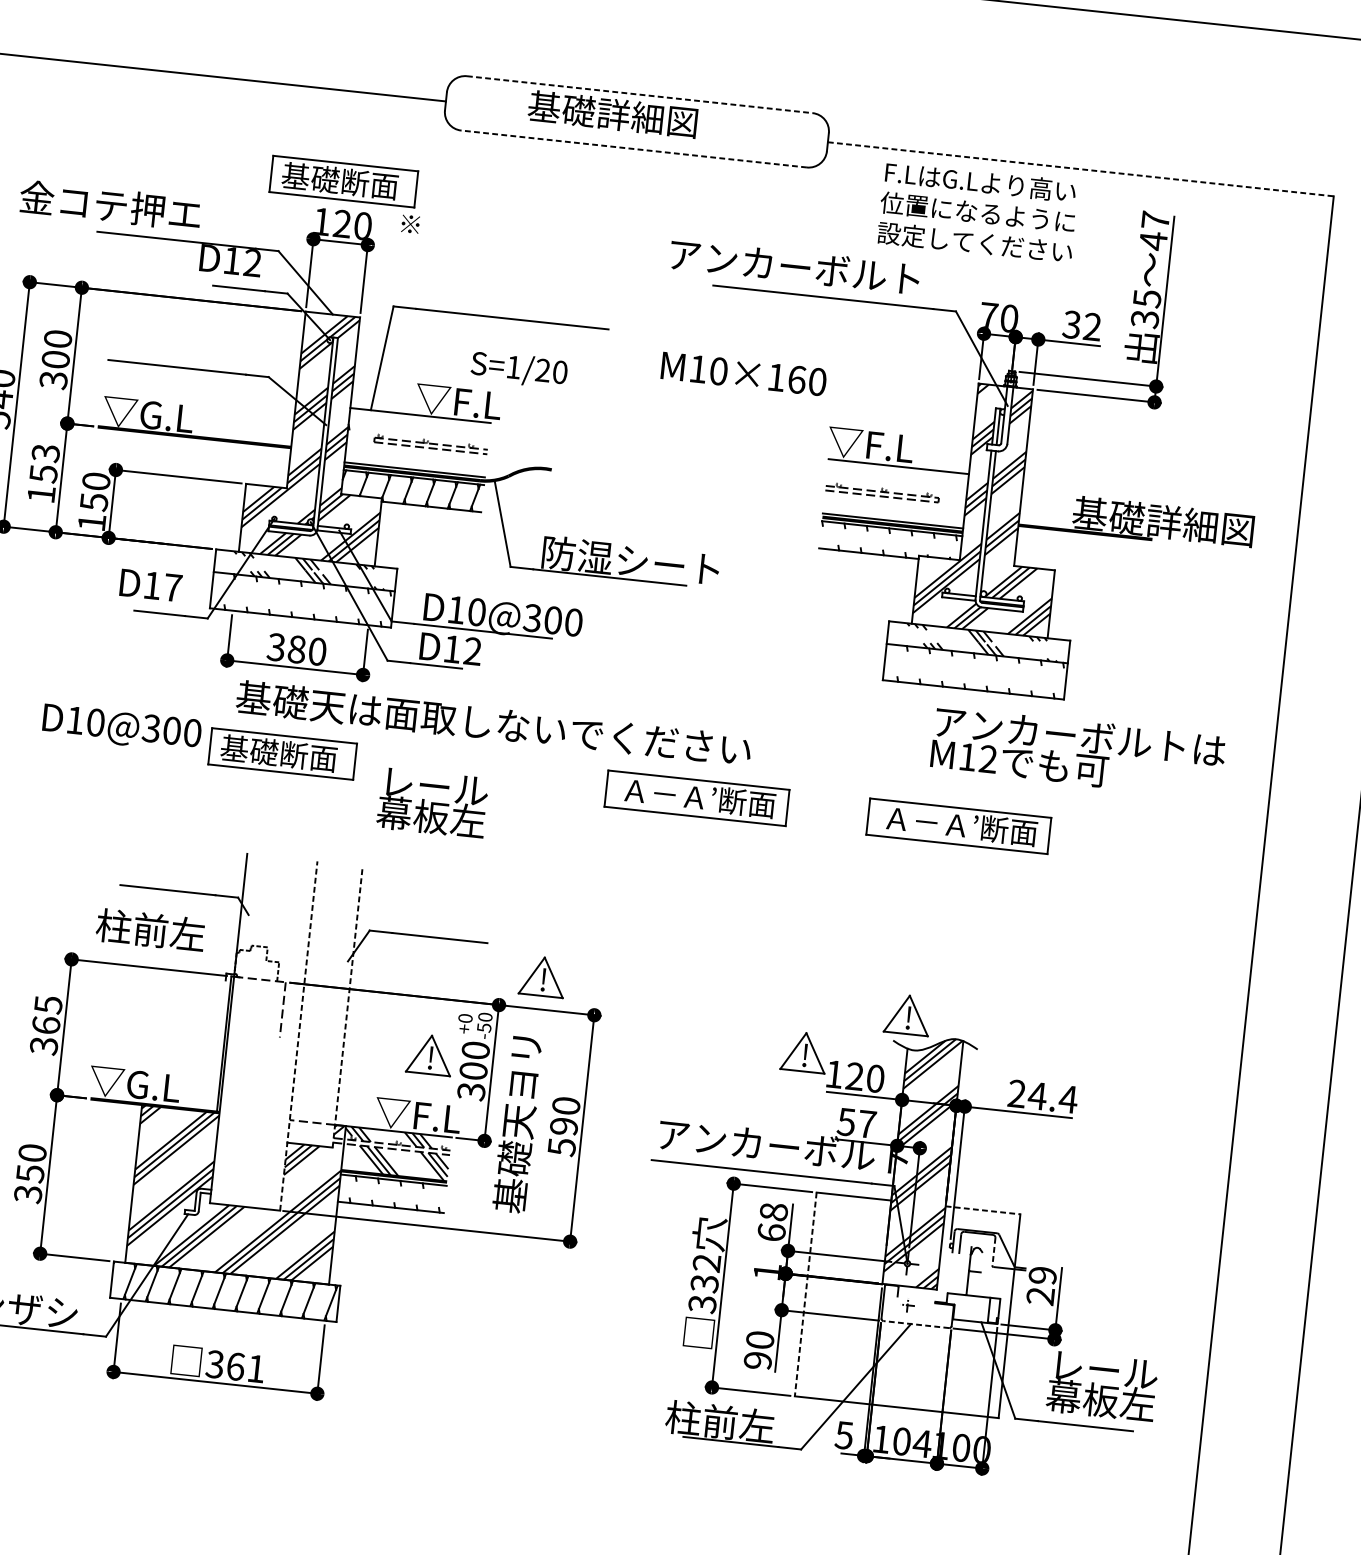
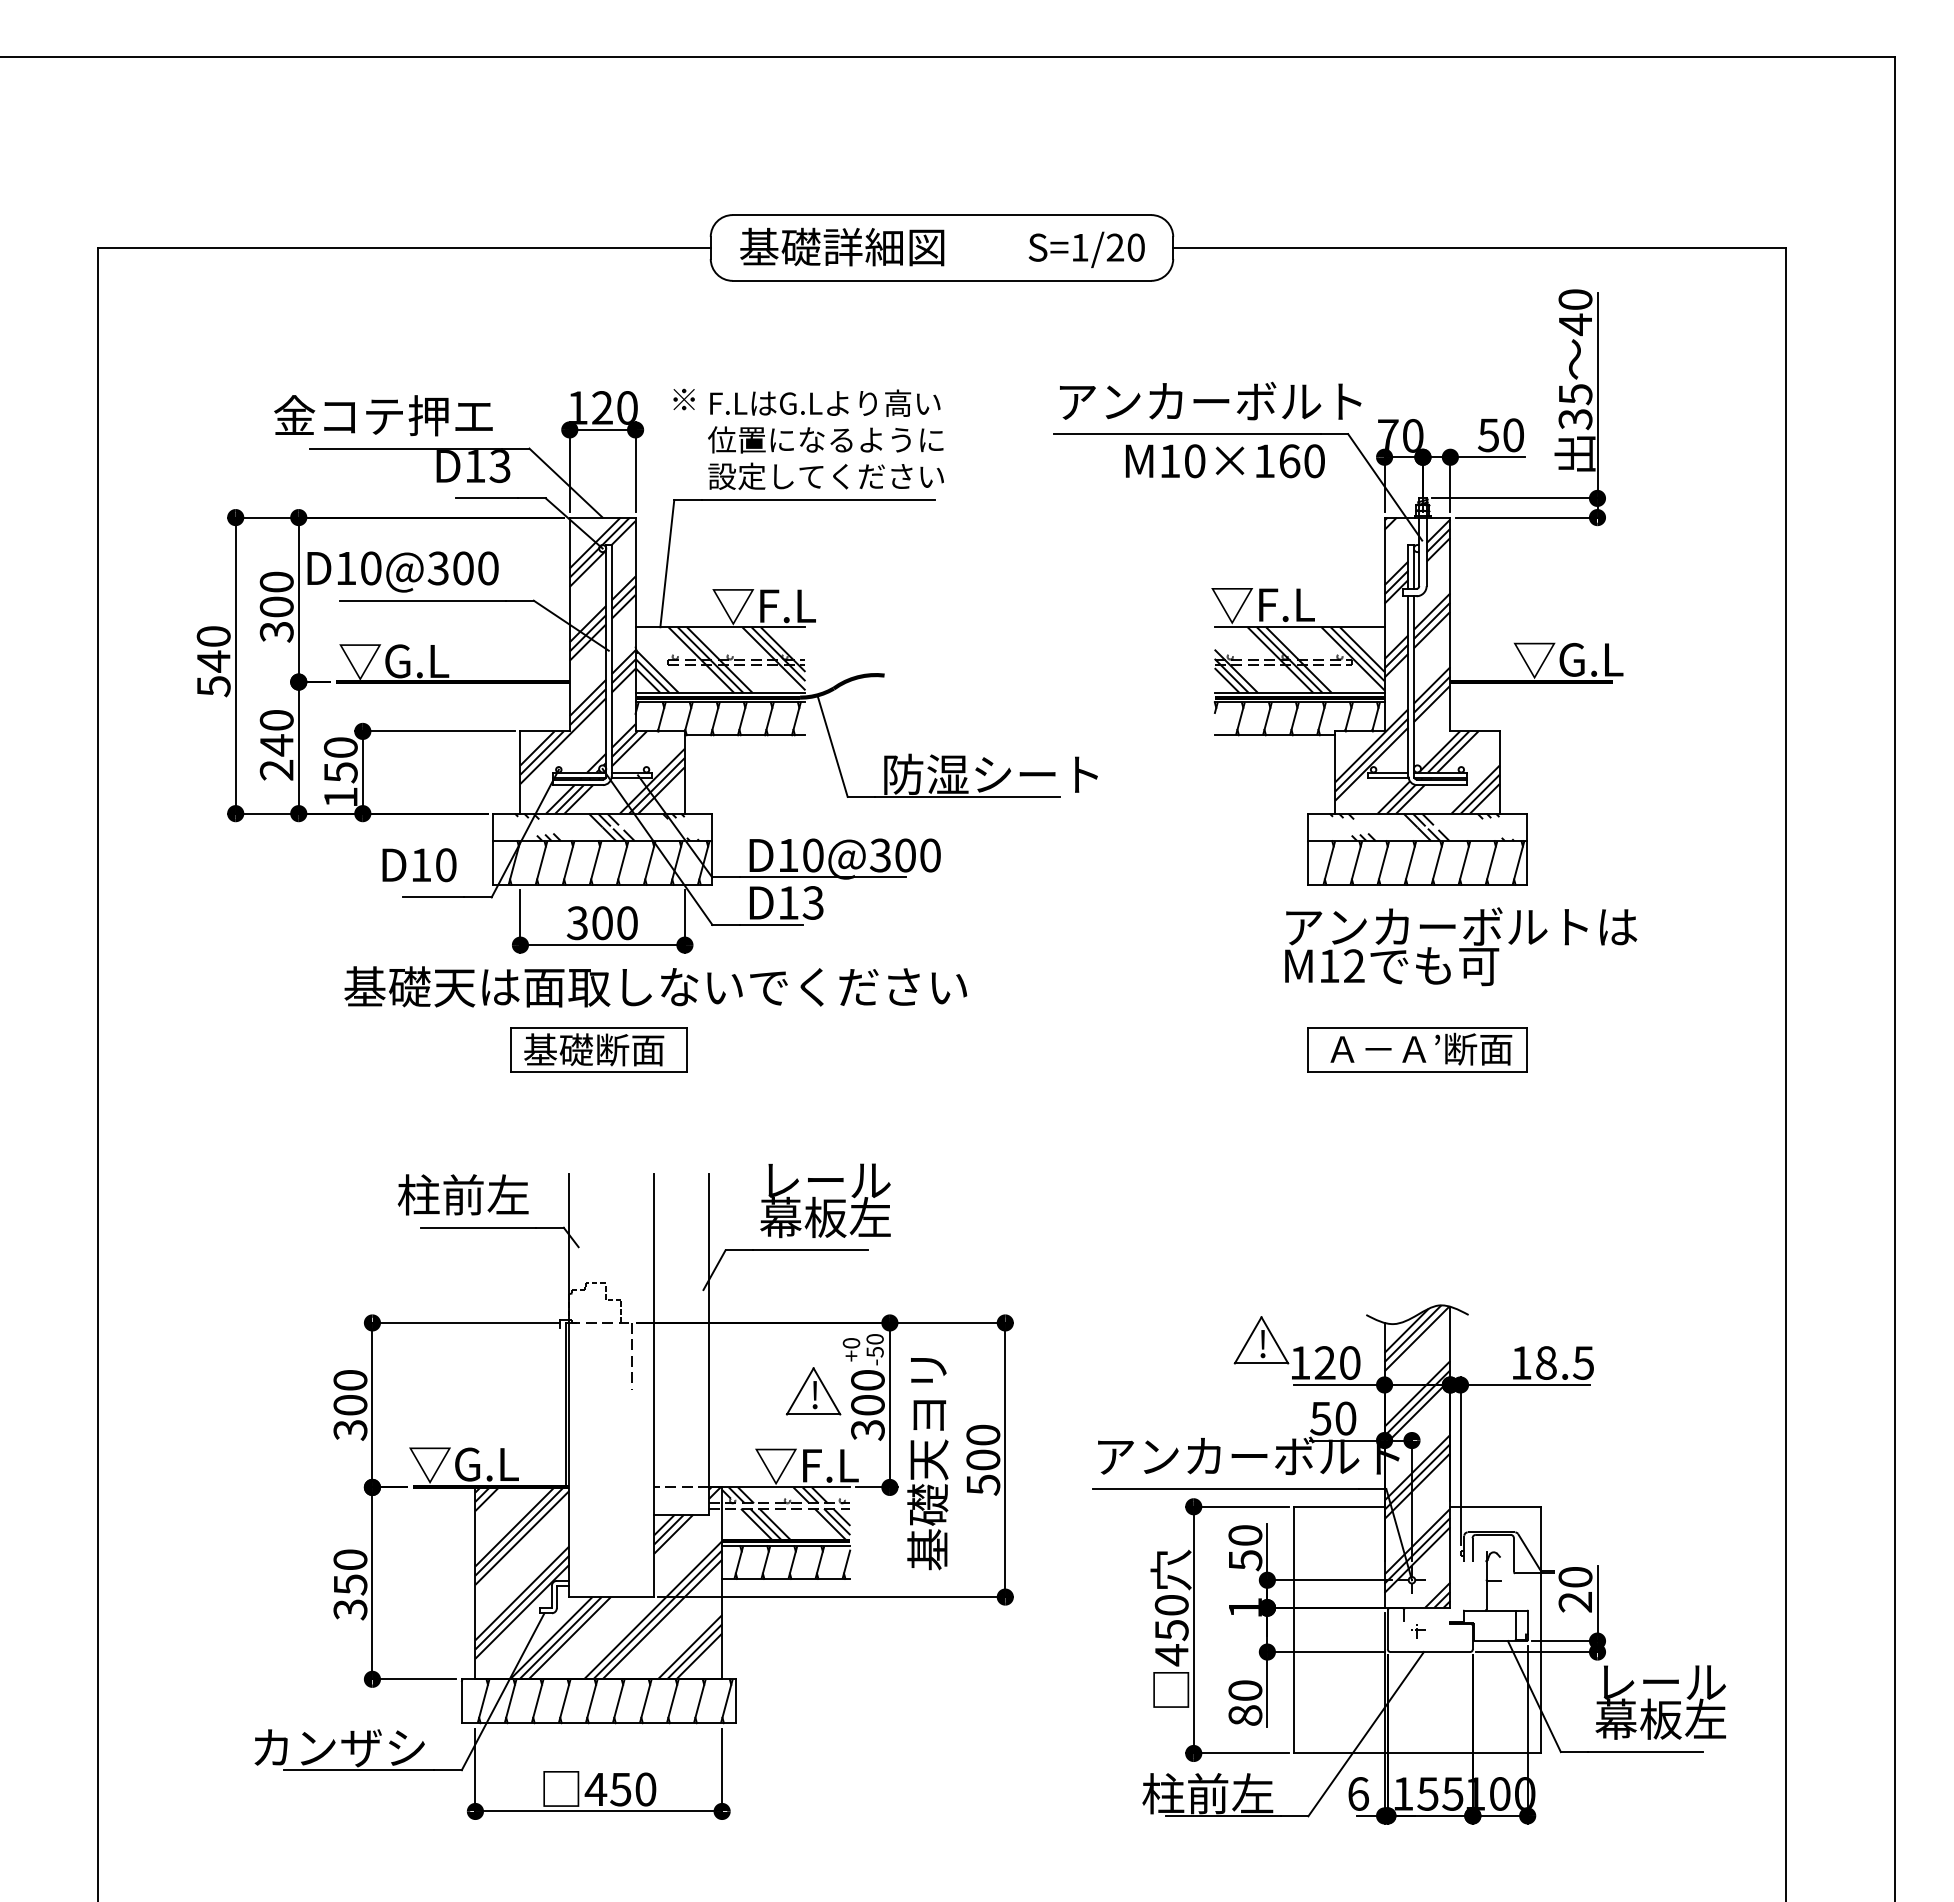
line: (640, 95) -> (942, 215), dashed -> solid
text: (613, 113) -> (842, 246), moved
line: (633, 148) -> (941, 280), dashed -> solid
line: (1080, 168) -> (1479, 247), dashed -> solid
part: (343, 181) -> (598, 356), removed
text: (110, 205) -> (383, 415), moved
text: (977, 212) -> (825, 439), moved
text: (1155, 220) -> (1575, 299), 47 -> 40
text: (252, 263) -> (499, 466), D12 -> D13
text: (794, 266) -> (1210, 400), moved
text: (1081, 326) -> (1500, 435), 32 -> 50
text: (519, 369) -> (1086, 249), moved
text: (744, 374) -> (1225, 461), moved
hatch: (417, 443) -> (720, 660), added
text: (43, 474) -> (276, 745), 153 -> 240
hatch: (895, 494) -> (1299, 660), added
text: (1162, 520) -> (1622, 658), 基礎詳細図 -> ▽G.L
hatch: (888, 541) -> (1296, 718), added
text: (173, 588) -> (446, 865), D17 -> D10
hatch: (301, 599) -> (601, 862), added
text: (296, 649) -> (602, 923), 380 -> 300
text: (472, 650) -> (812, 902), D12 -> D13
hatch: (973, 671) -> (1415, 862), added
text: (493, 723) -> (655, 986), moved
text: (121, 727) -> (402, 571), moved
text: (1078, 752) -> (1461, 946), moved
part: (697, 797) -> (1100, 1049), removed
text: (432, 802) -> (825, 1200), moved
text: (150, 929) -> (462, 1194), moved
part: (542, 976) -> (938, 1283), removed
line: (347, 1006) -> (708, 1344), dashed -> solid
text: (47, 1014) -> (350, 1392), 365 -> 300
part: (907, 1014) -> (1380, 1282), removed
line: (299, 1035) -> (654, 1385), dashed -> solid
text: (1042, 1096) -> (1552, 1362), 24.4 -> 18.5
text: (866, 1124) -> (1345, 1418), 57 -> 50
text: (564, 1126) -> (983, 1459), 590 -> 500
hatch: (397, 1194) -> (792, 1562), added
line: (983, 1210) -> (1496, 1506), dashed -> solid
text: (772, 1222) -> (1245, 1548), 68 -> 50
line: (993, 1252) -> (1513, 1555), dashed -> solid
text: (1042, 1275) -> (1575, 1577), 29 -> 20
text: (704, 1283) -> (1171, 1630), 332 -> 450
line: (806, 1294) -> (1294, 1630), dashed -> solid
line: (916, 1324) -> (1430, 1652), dashed -> solid
text: (758, 1360) -> (1245, 1715), 90 -> 80
text: (235, 1366) -> (620, 1789), 361 -> 450
text: (843, 1434) -> (1357, 1793), 5 -> 6
text: (912, 1442) -> (1440, 1793), 104 -> 155

